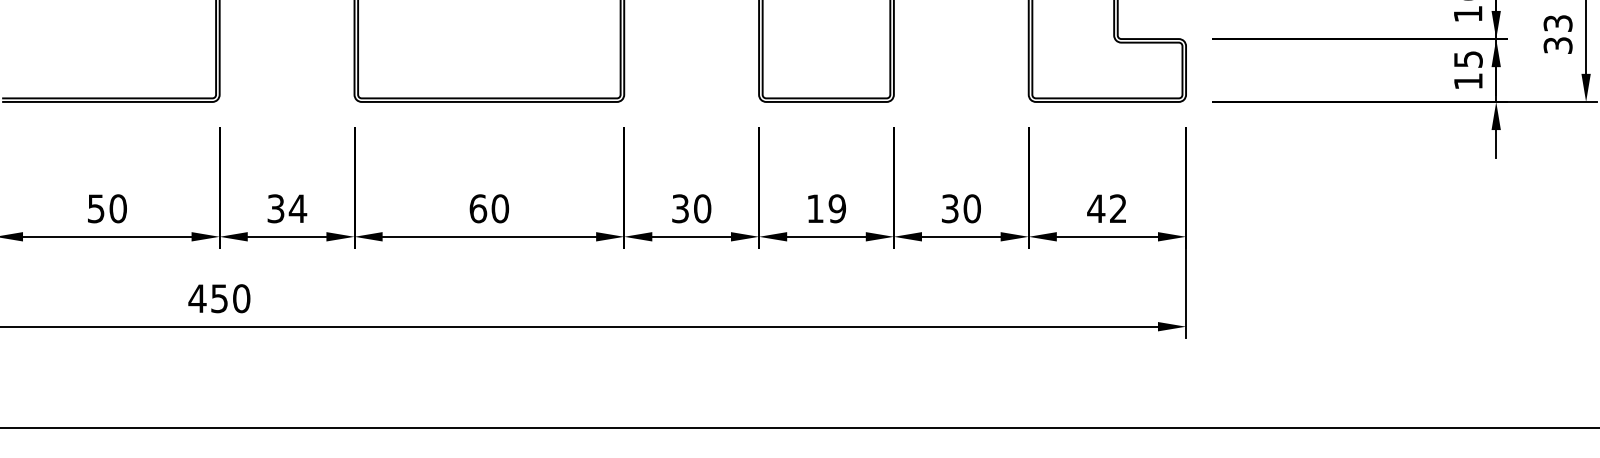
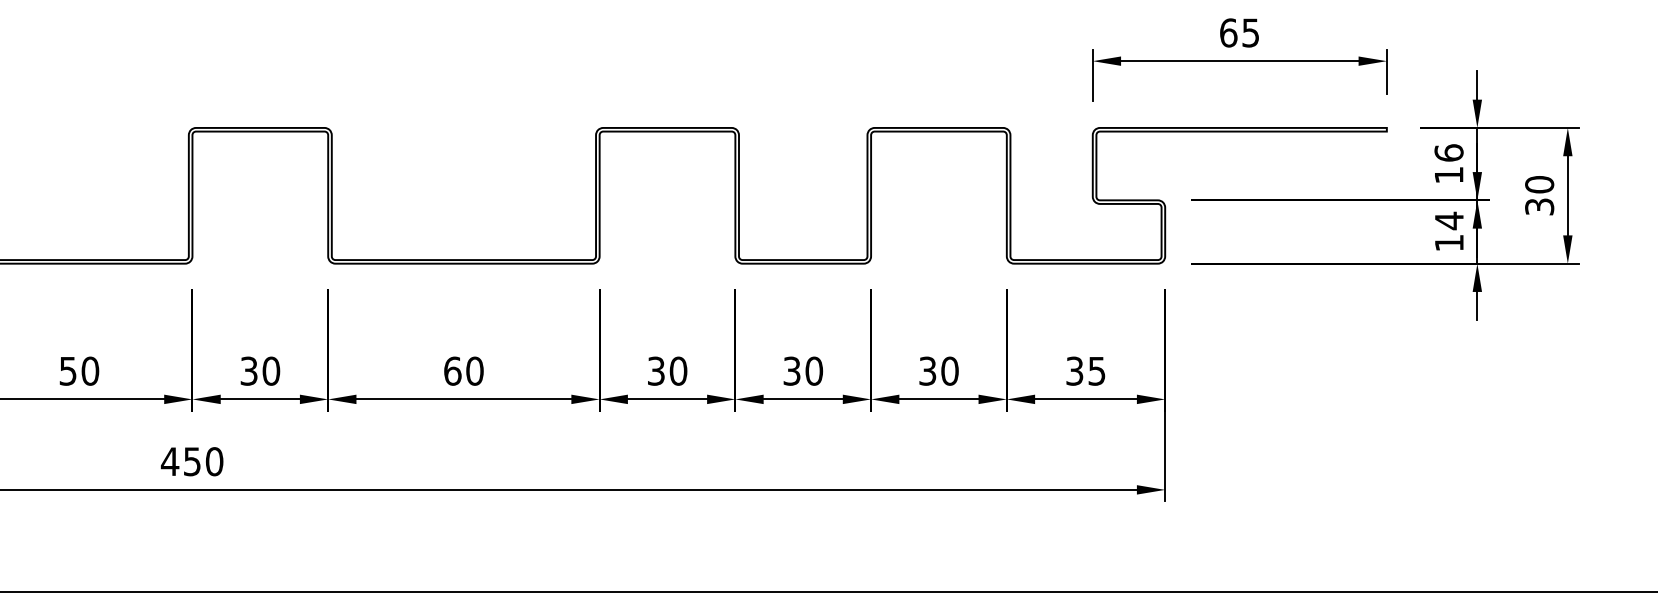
text: (1557, 23) -> (1539, 184), 33 -> 30
text: (1468, 59) -> (1449, 220), 15 -> 14
text: (298, 208) -> (271, 370), 34 -> 30
text: (826, 208) -> (803, 370), 19 -> 30
text: (1106, 208) -> (1085, 370), 42 -> 35

